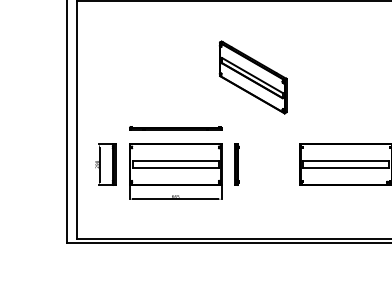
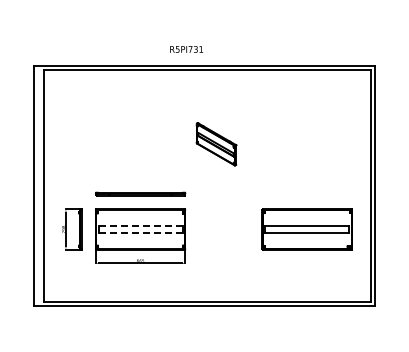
part: (253, 77) -> (216, 144), size x0.6
line: (175, 161) -> (140, 226), solid -> dashed
part: (236, 164) -> (200, 229), removed
line: (175, 167) -> (140, 232), solid -> dashed

